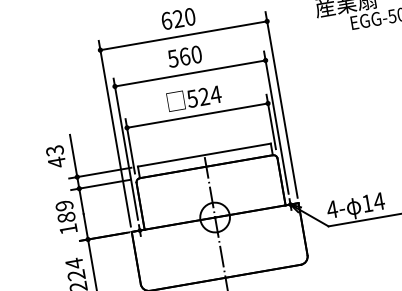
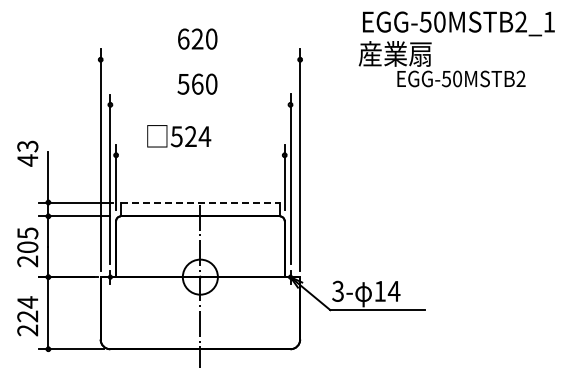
line: (183, 35) -> (200, 59), removed
line: (190, 73) -> (200, 104), removed
text: (194, 98) -> (179, 136), moved
line: (197, 115) -> (200, 155), removed
line: (204, 155) -> (200, 202), solid -> dashed
text: (55, 156) -> (27, 153), moved
text: (331, 208) -> (337, 290), 4- -> 3-
text: (66, 217) -> (27, 247), 189 -> 205

